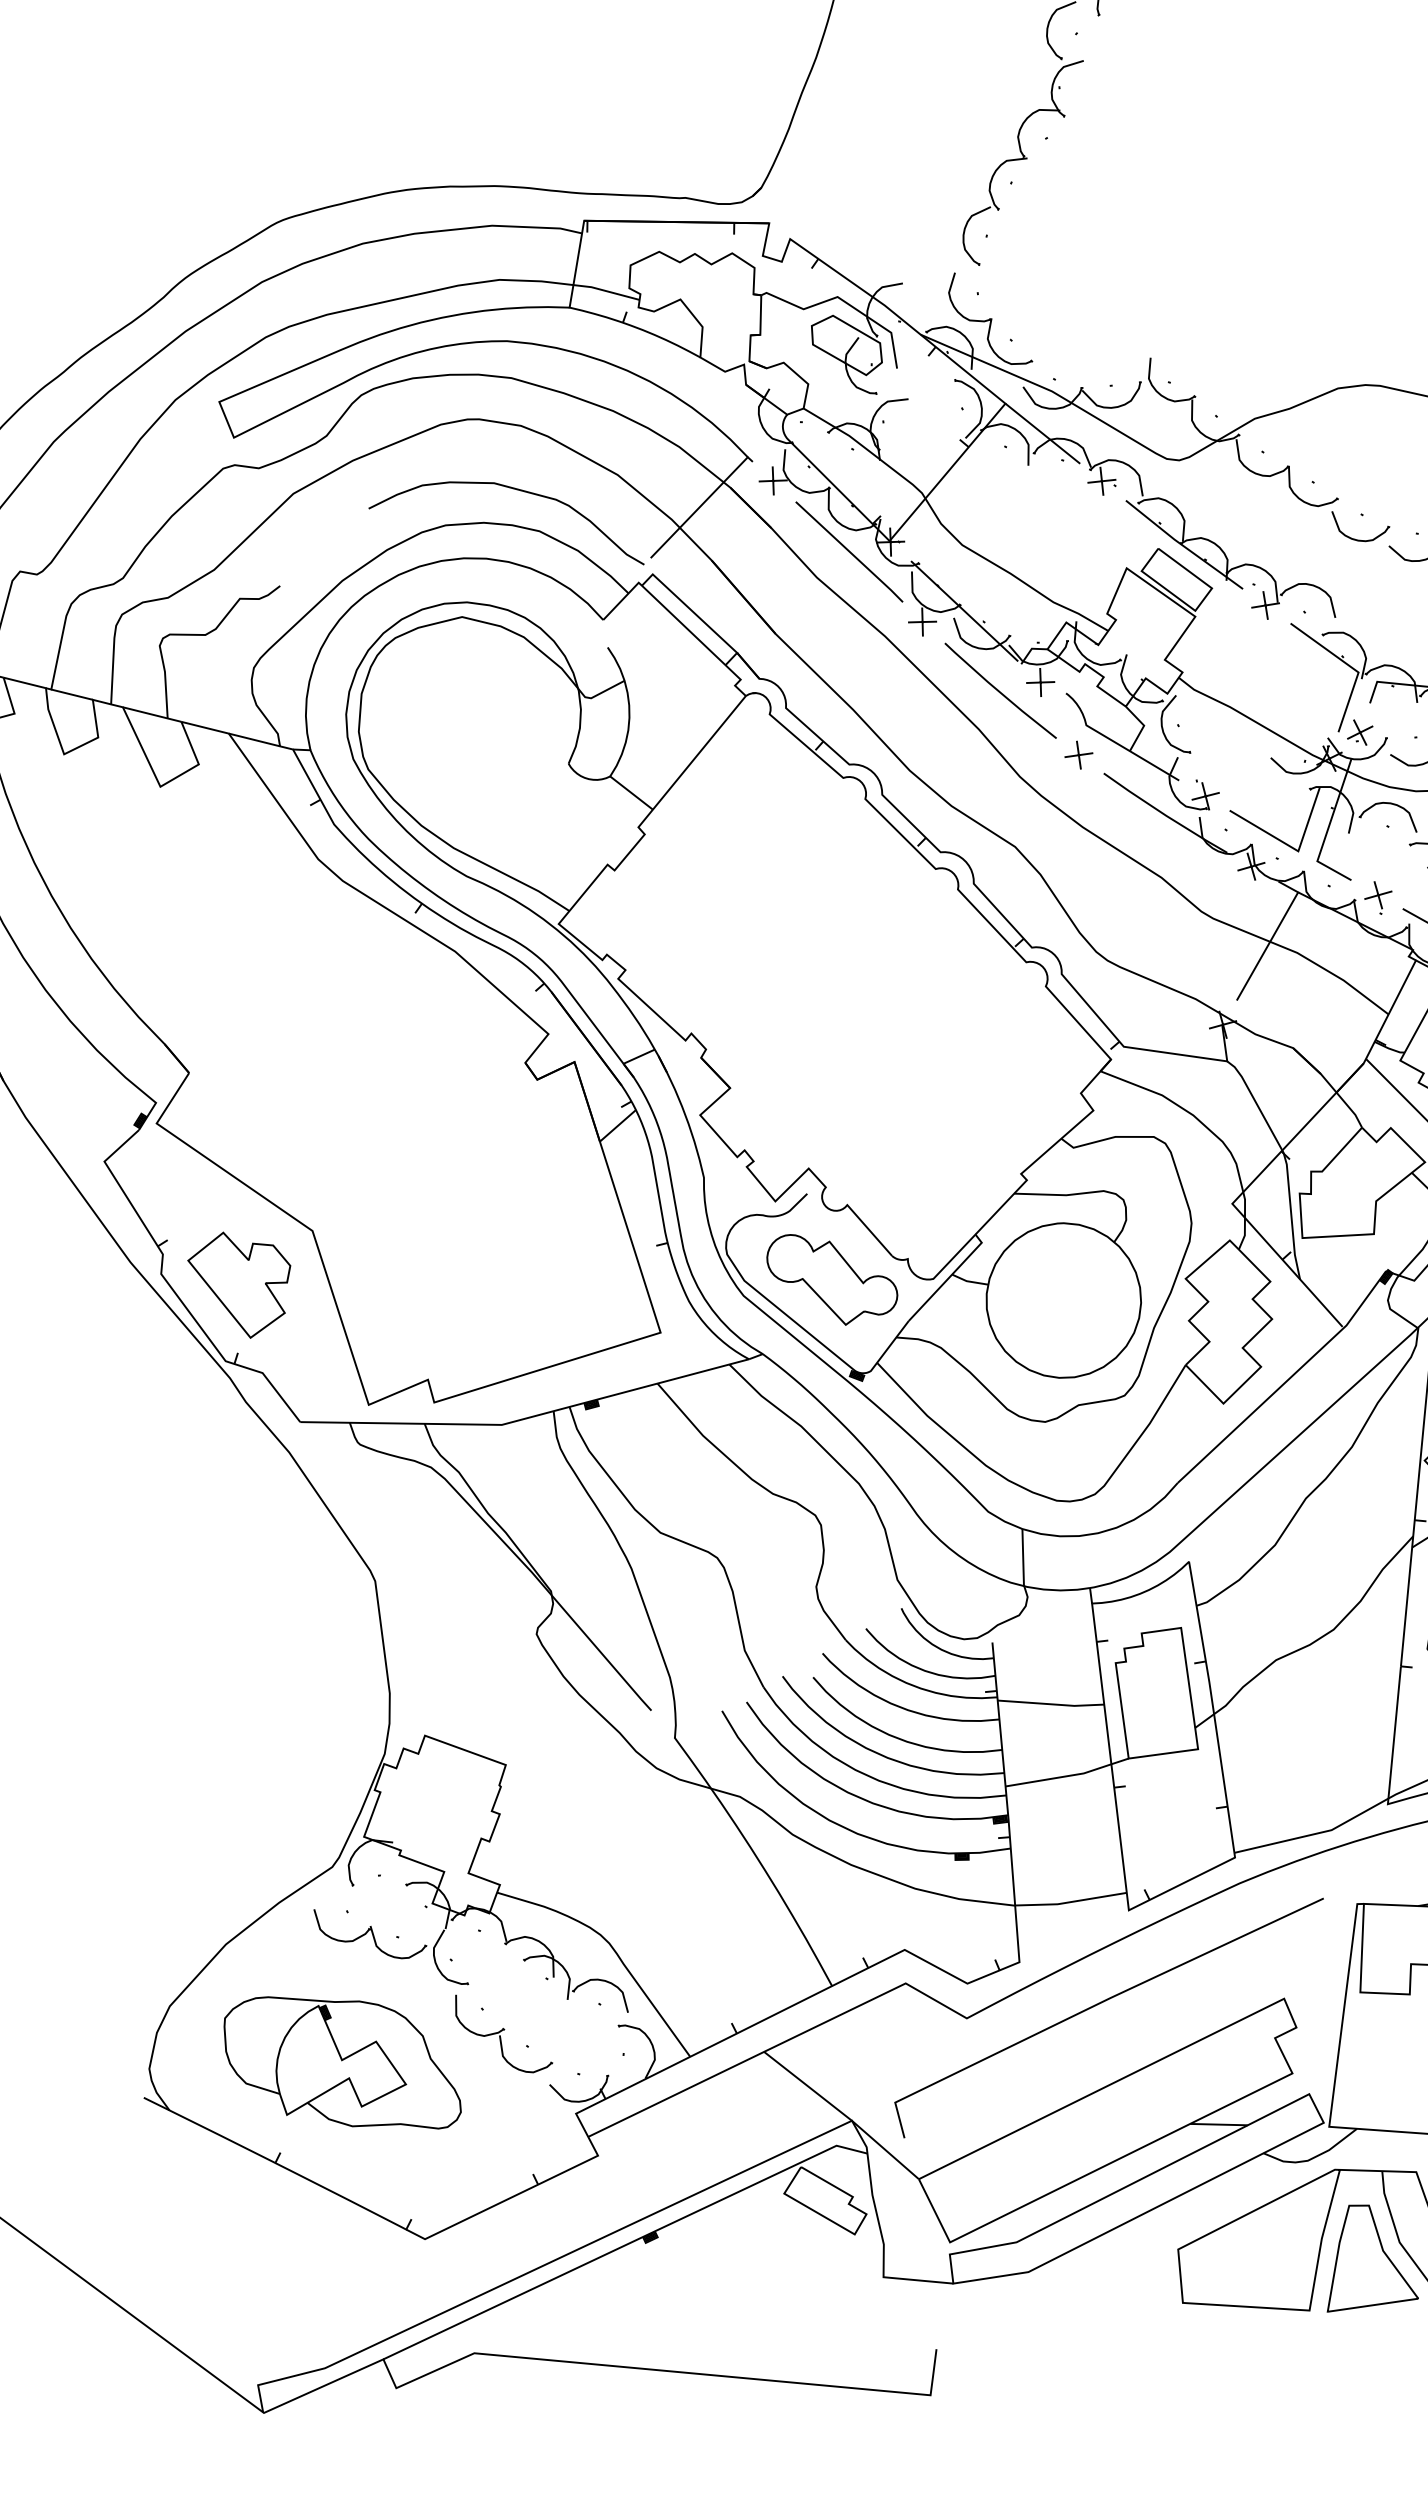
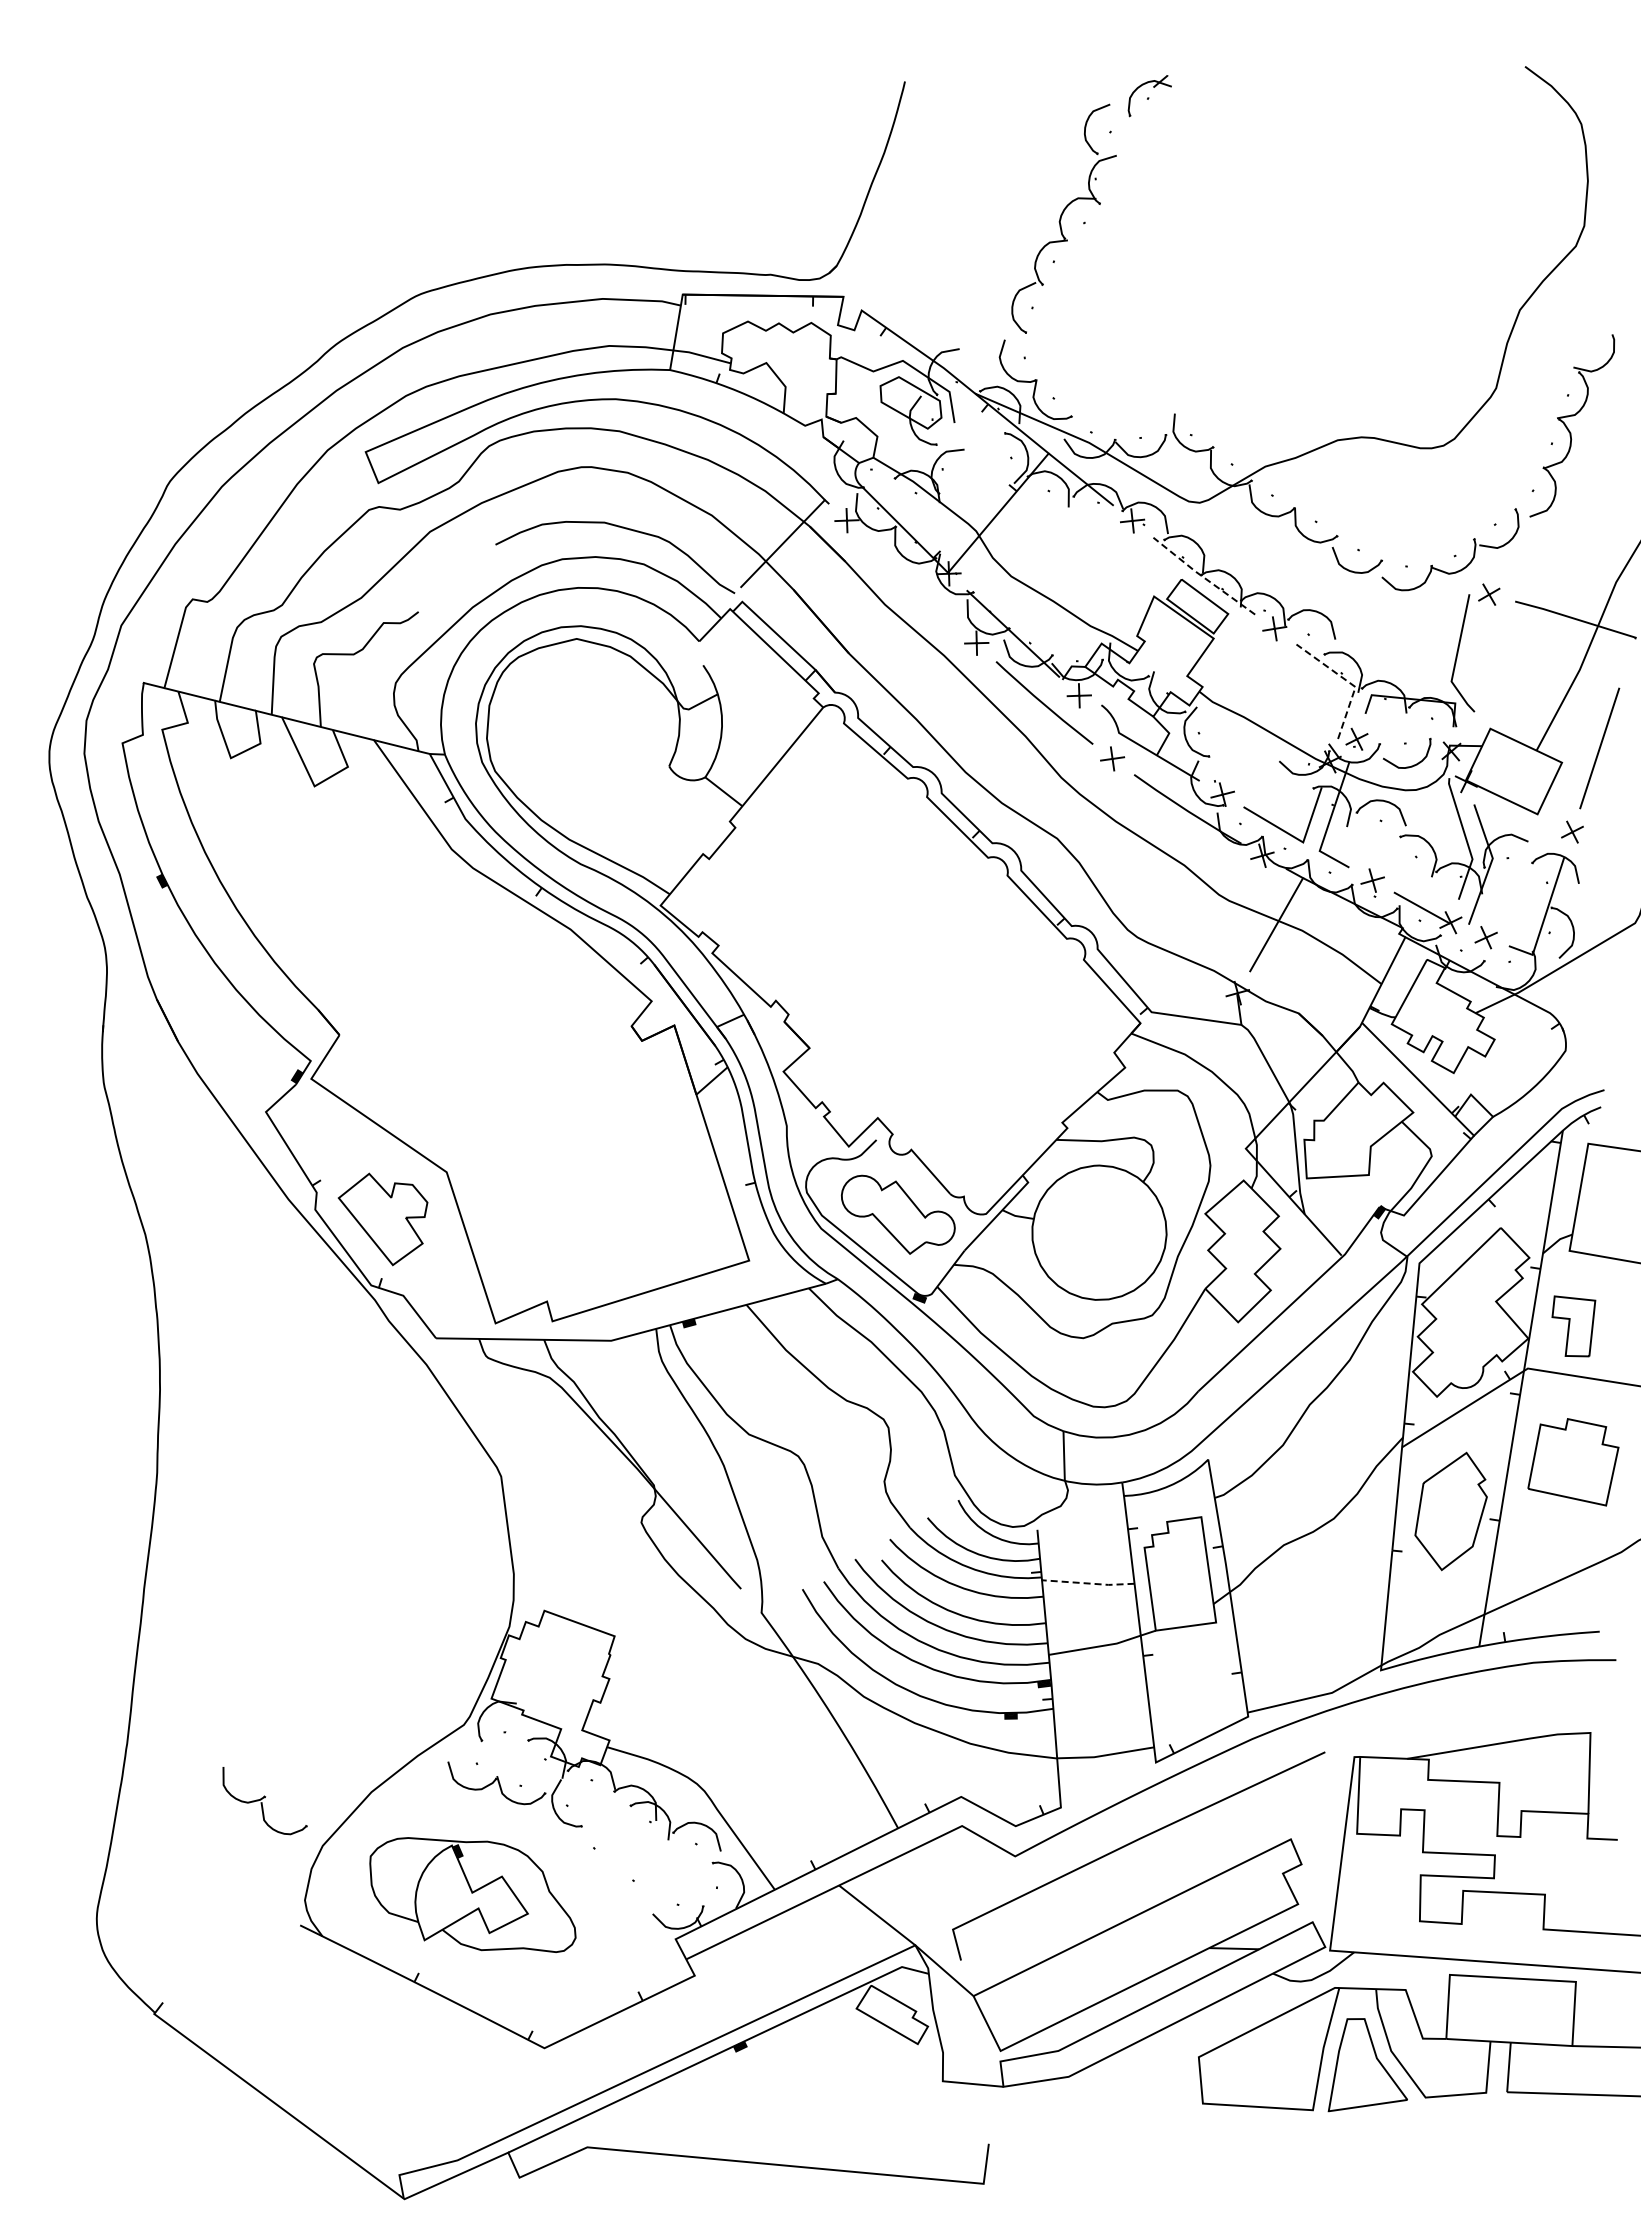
line: (1182, 545) -> (1202, 576), solid -> dashed
line: (849, 552) -> (913, 582), removed
line: (1350, 666) -> (1348, 681), solid -> dashed
line: (1050, 1704) -> (1087, 1583), solid -> dashed
part: (503, 2034) -> (264, 1801), moved

